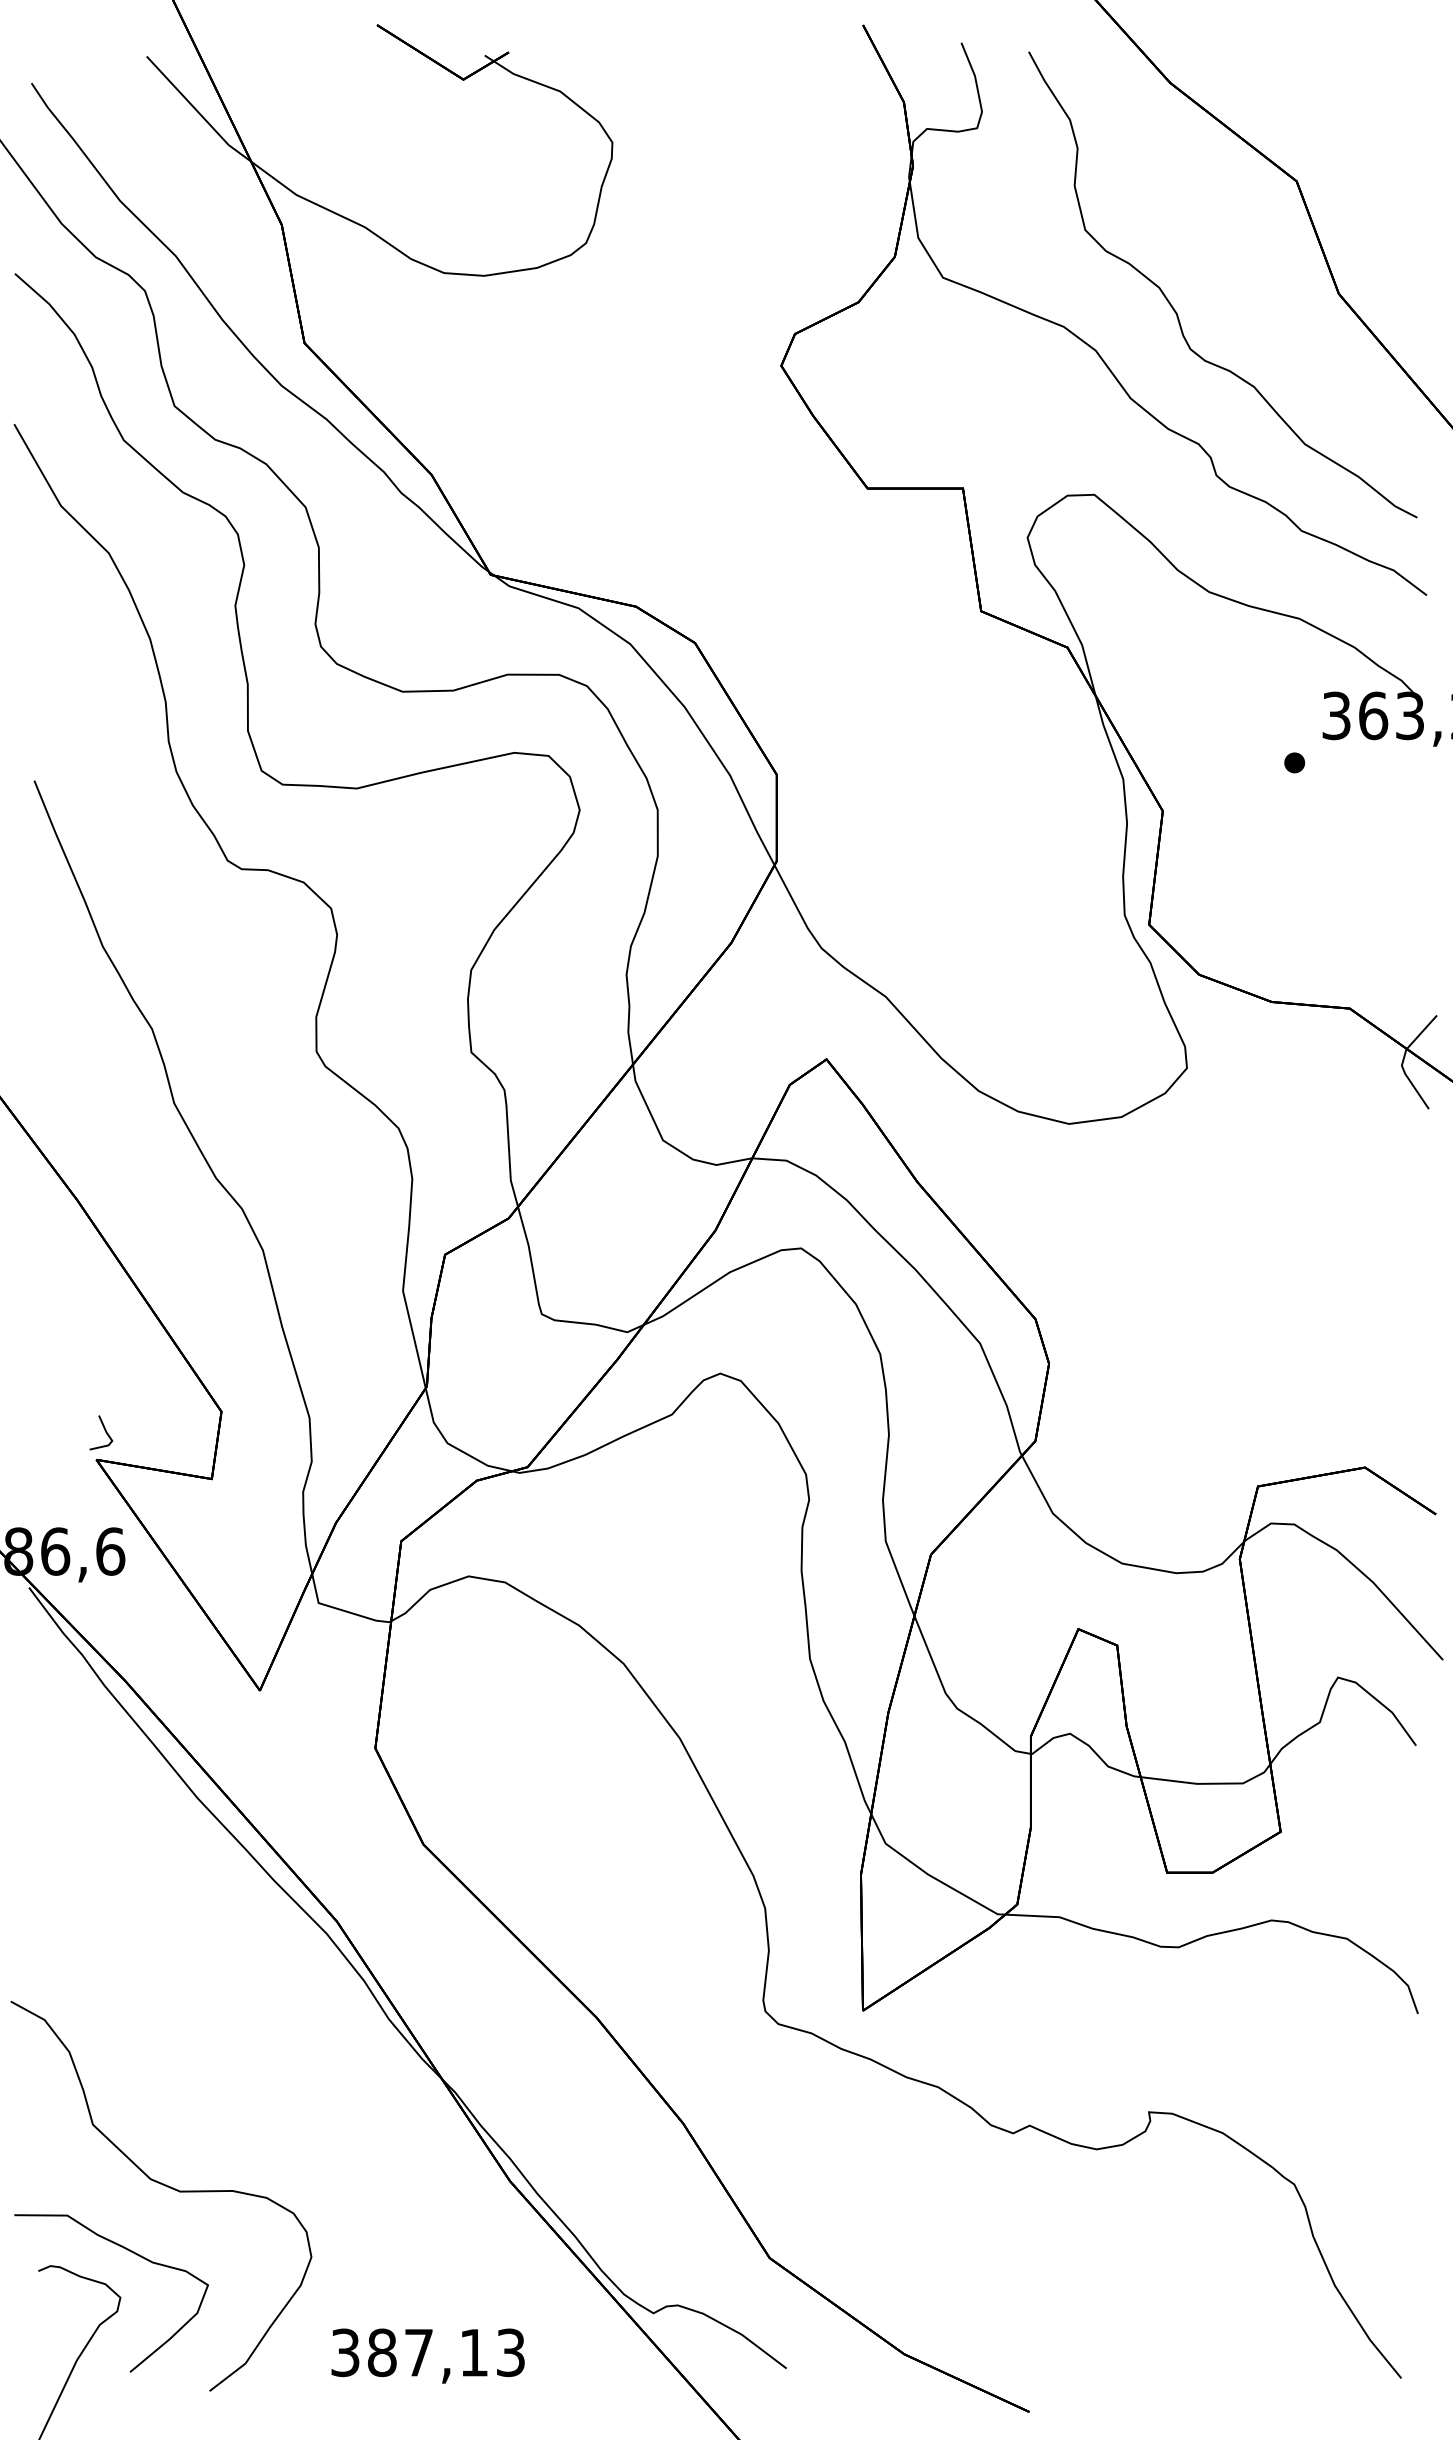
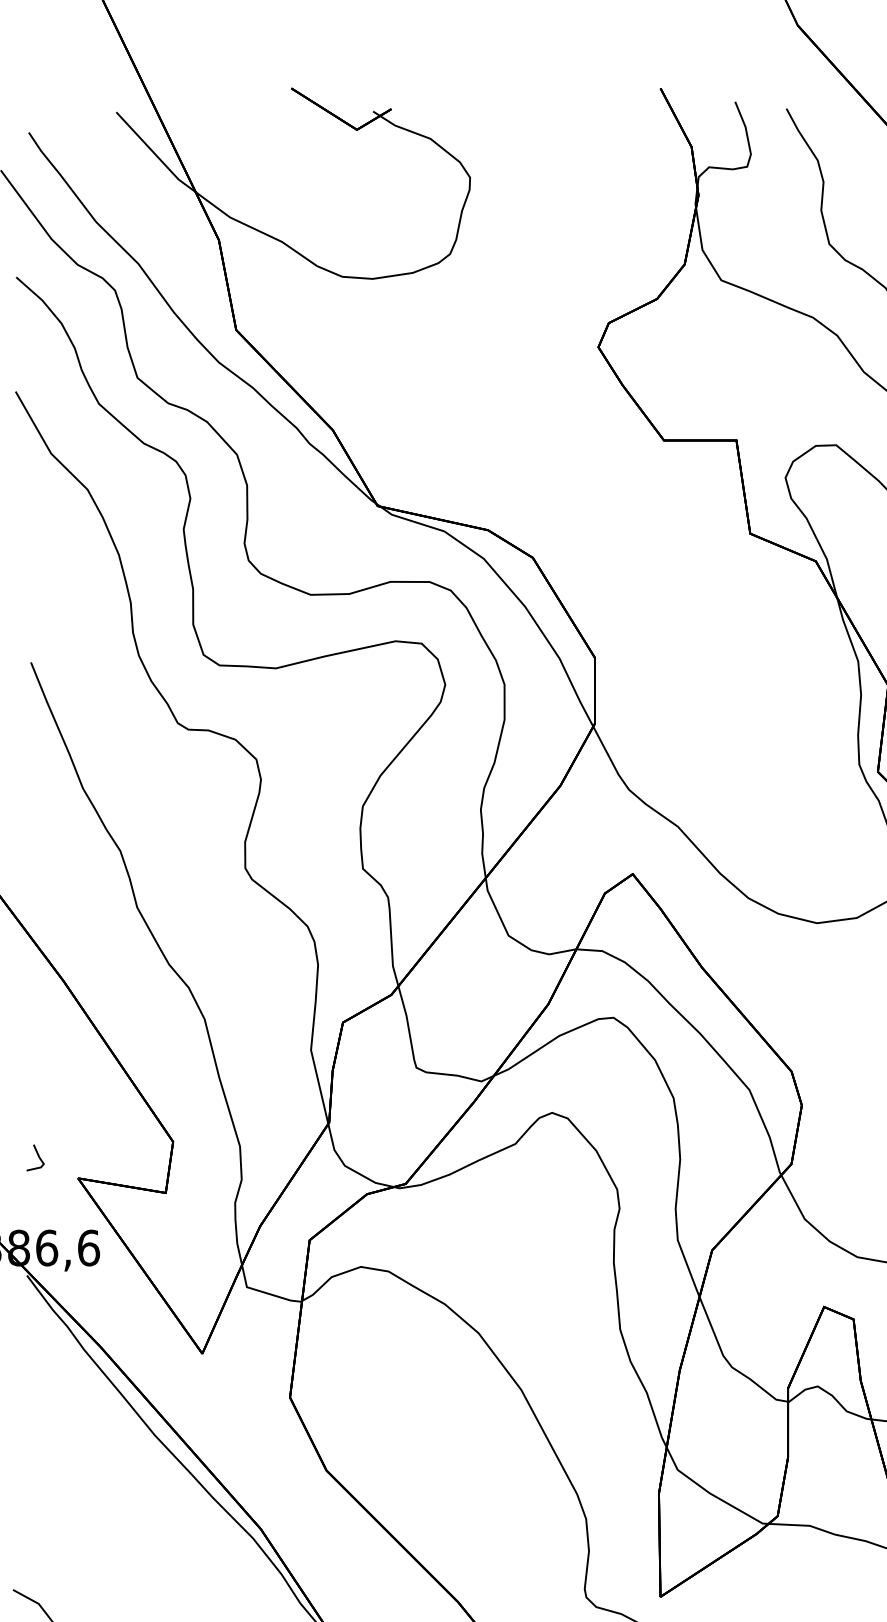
line: (104, 1430) -> (37, 1156), moved

